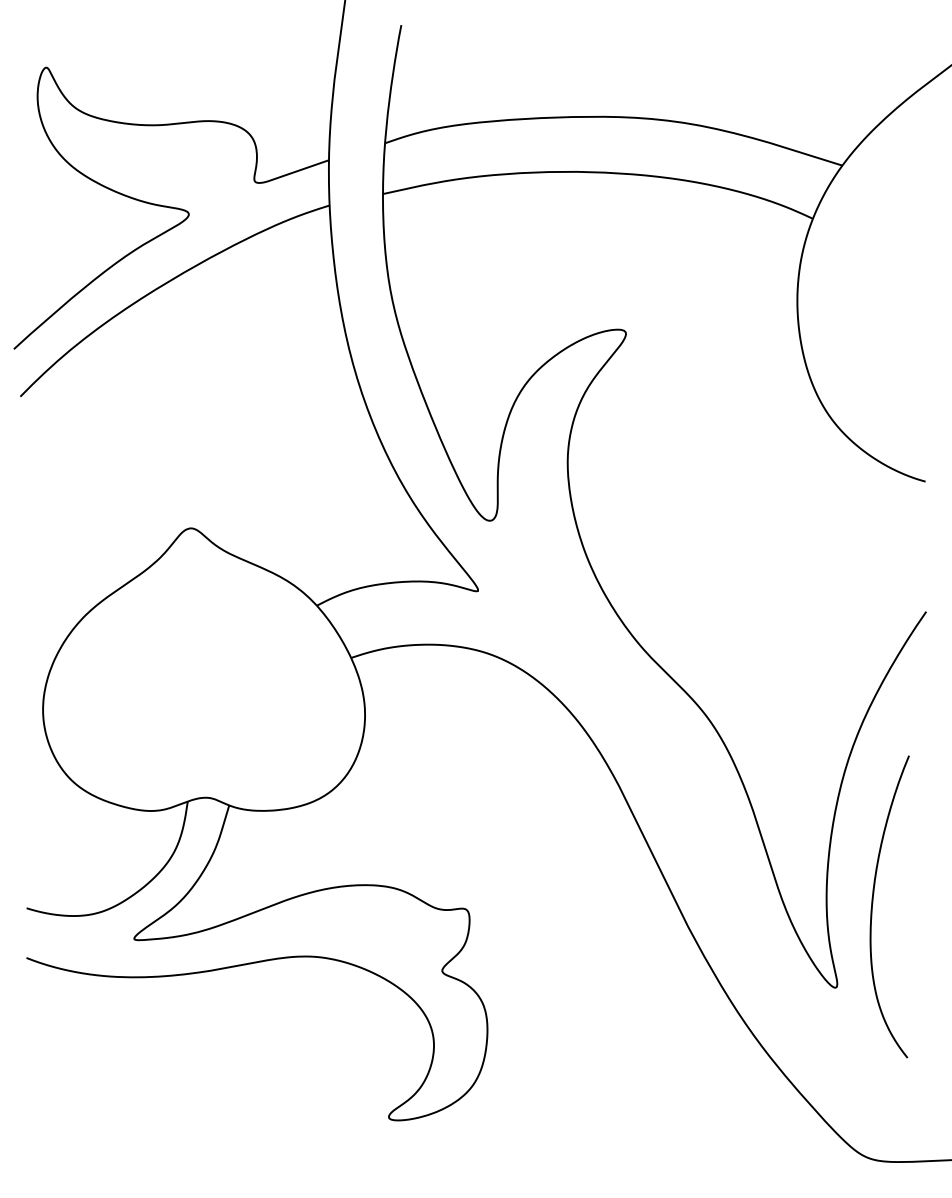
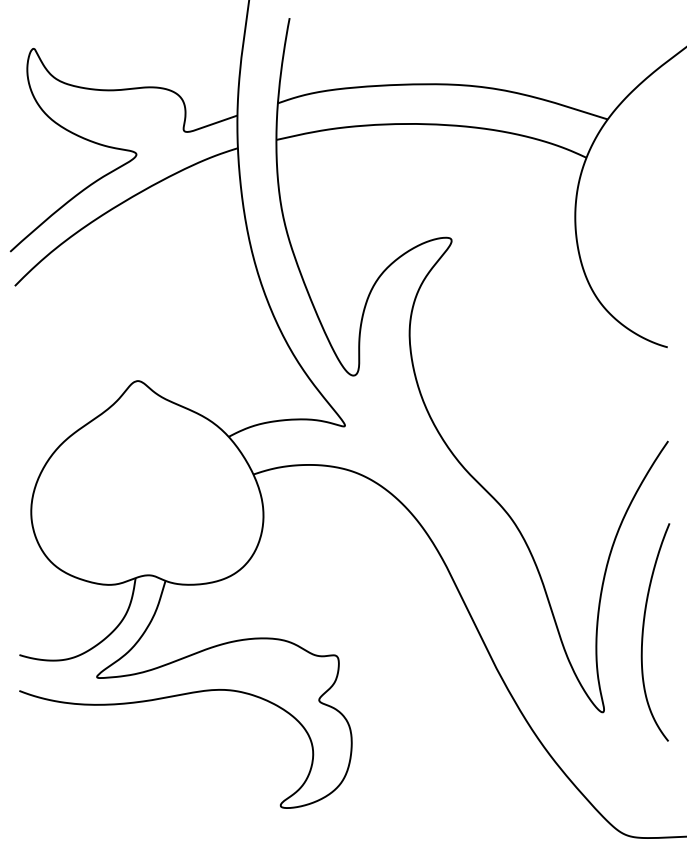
curve: (873, 903) -> (643, 629), moved

